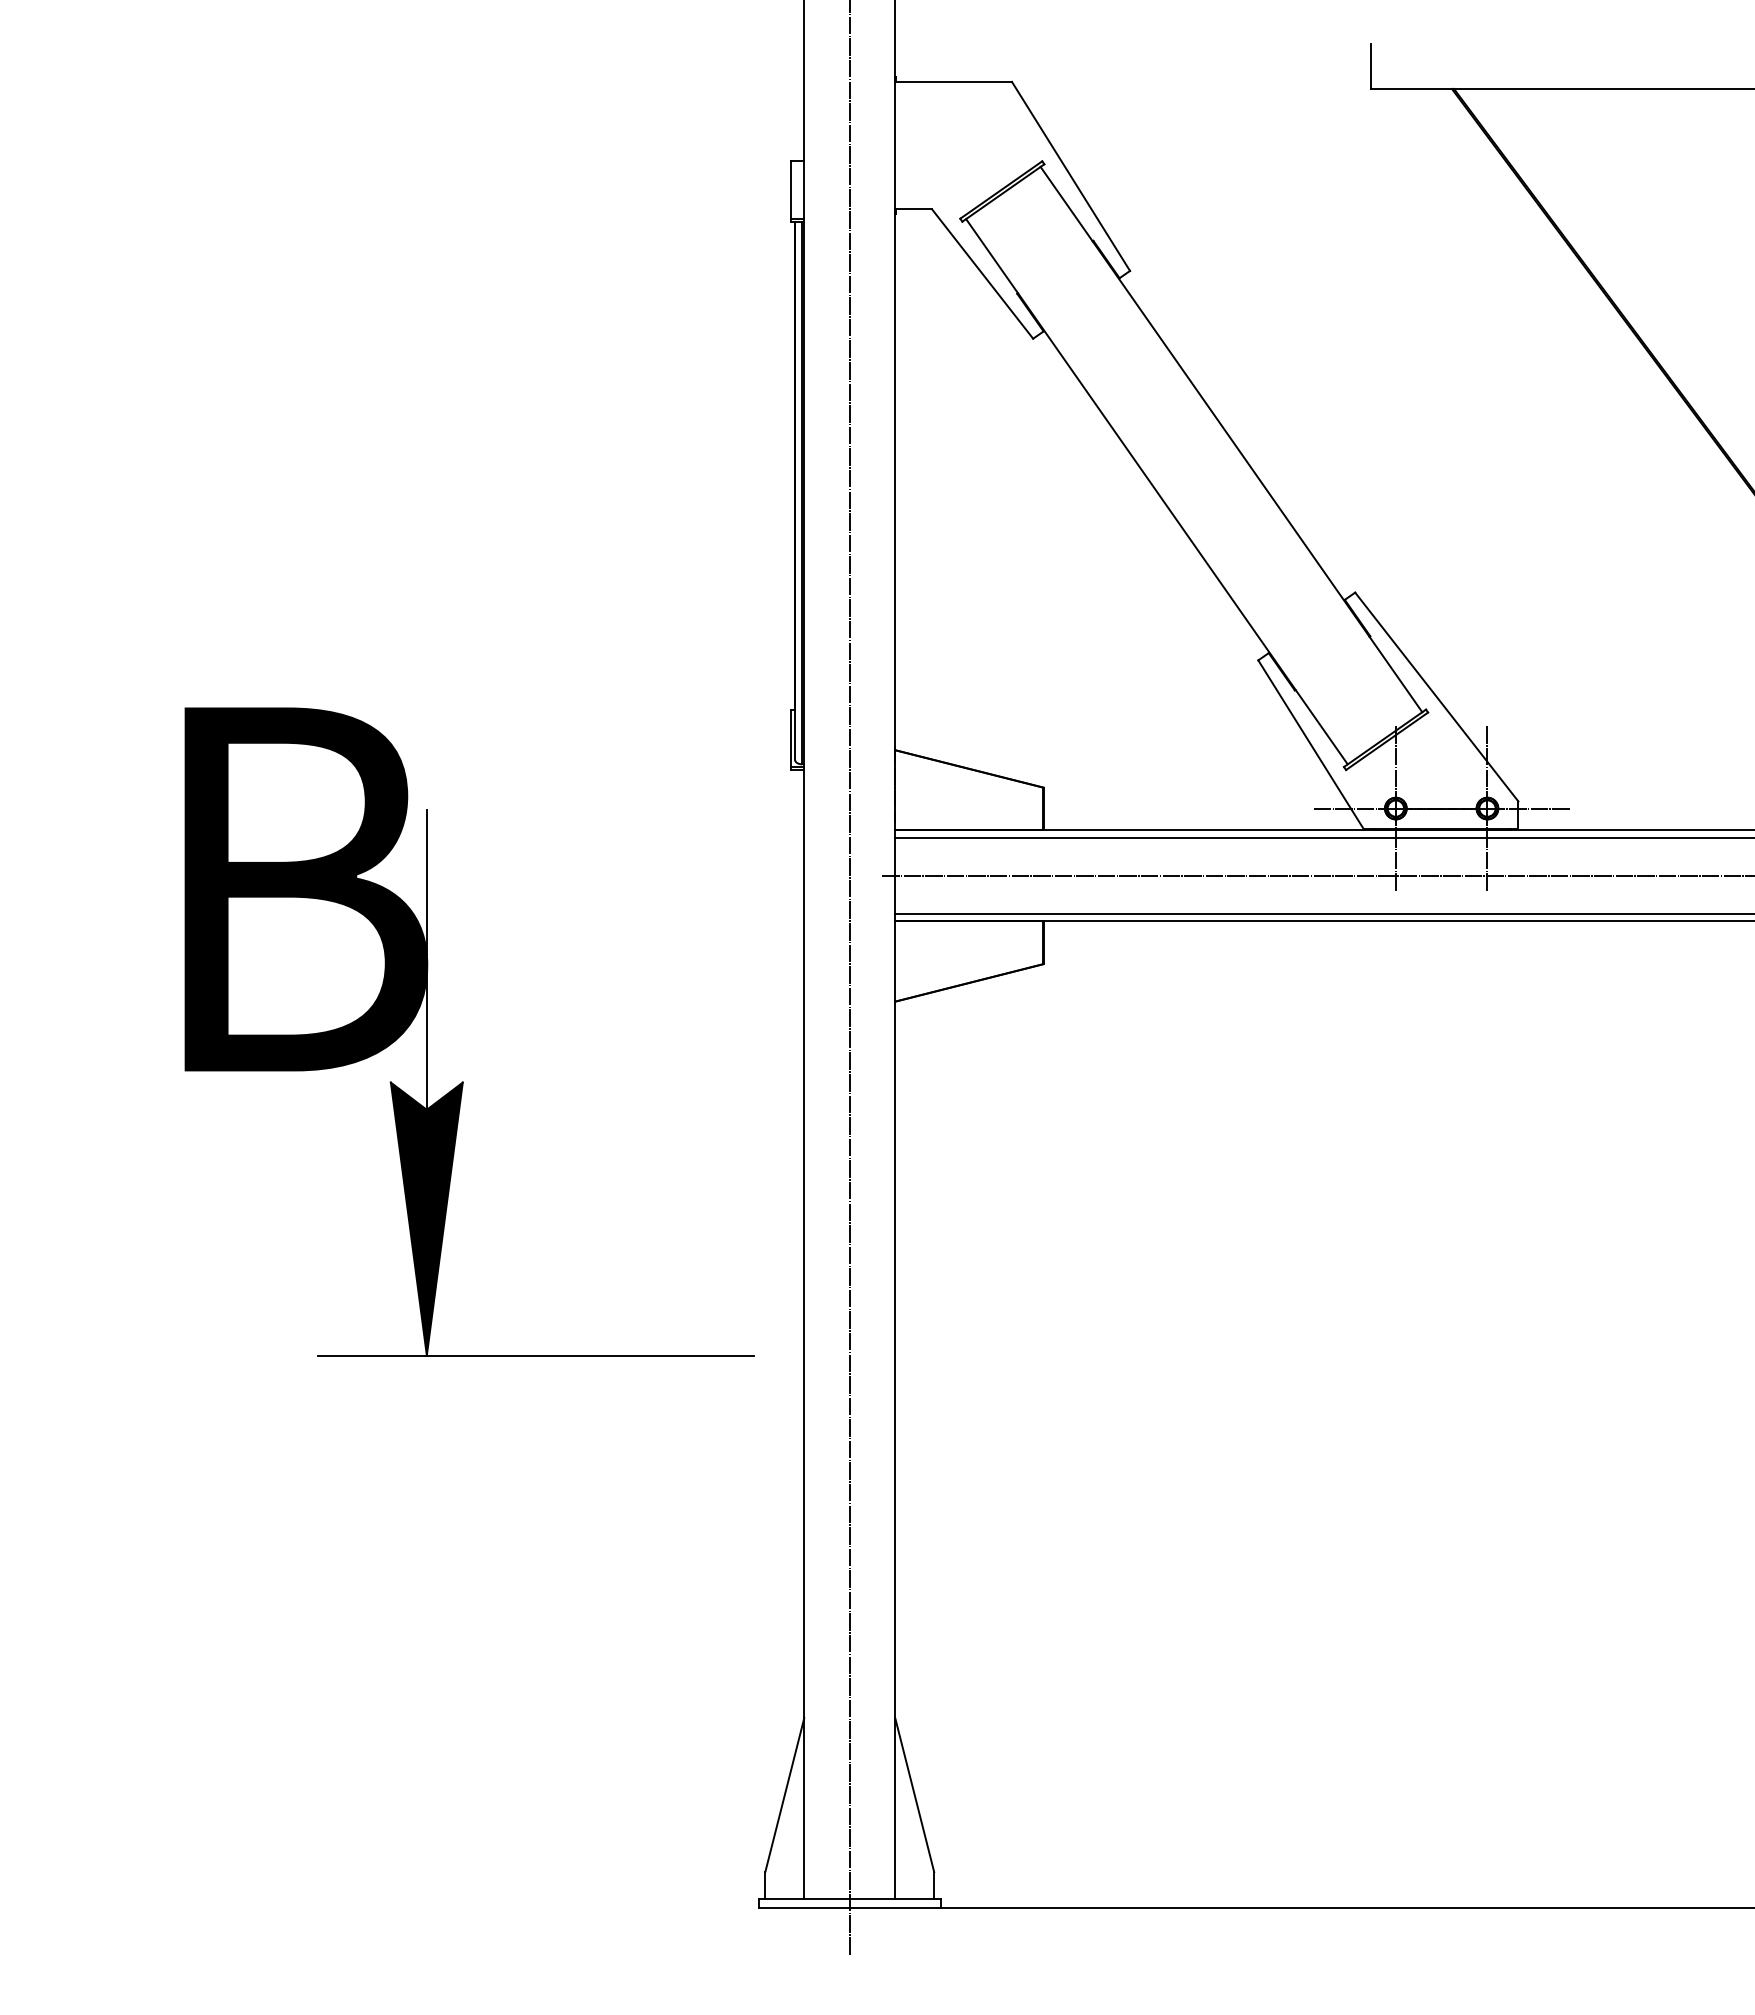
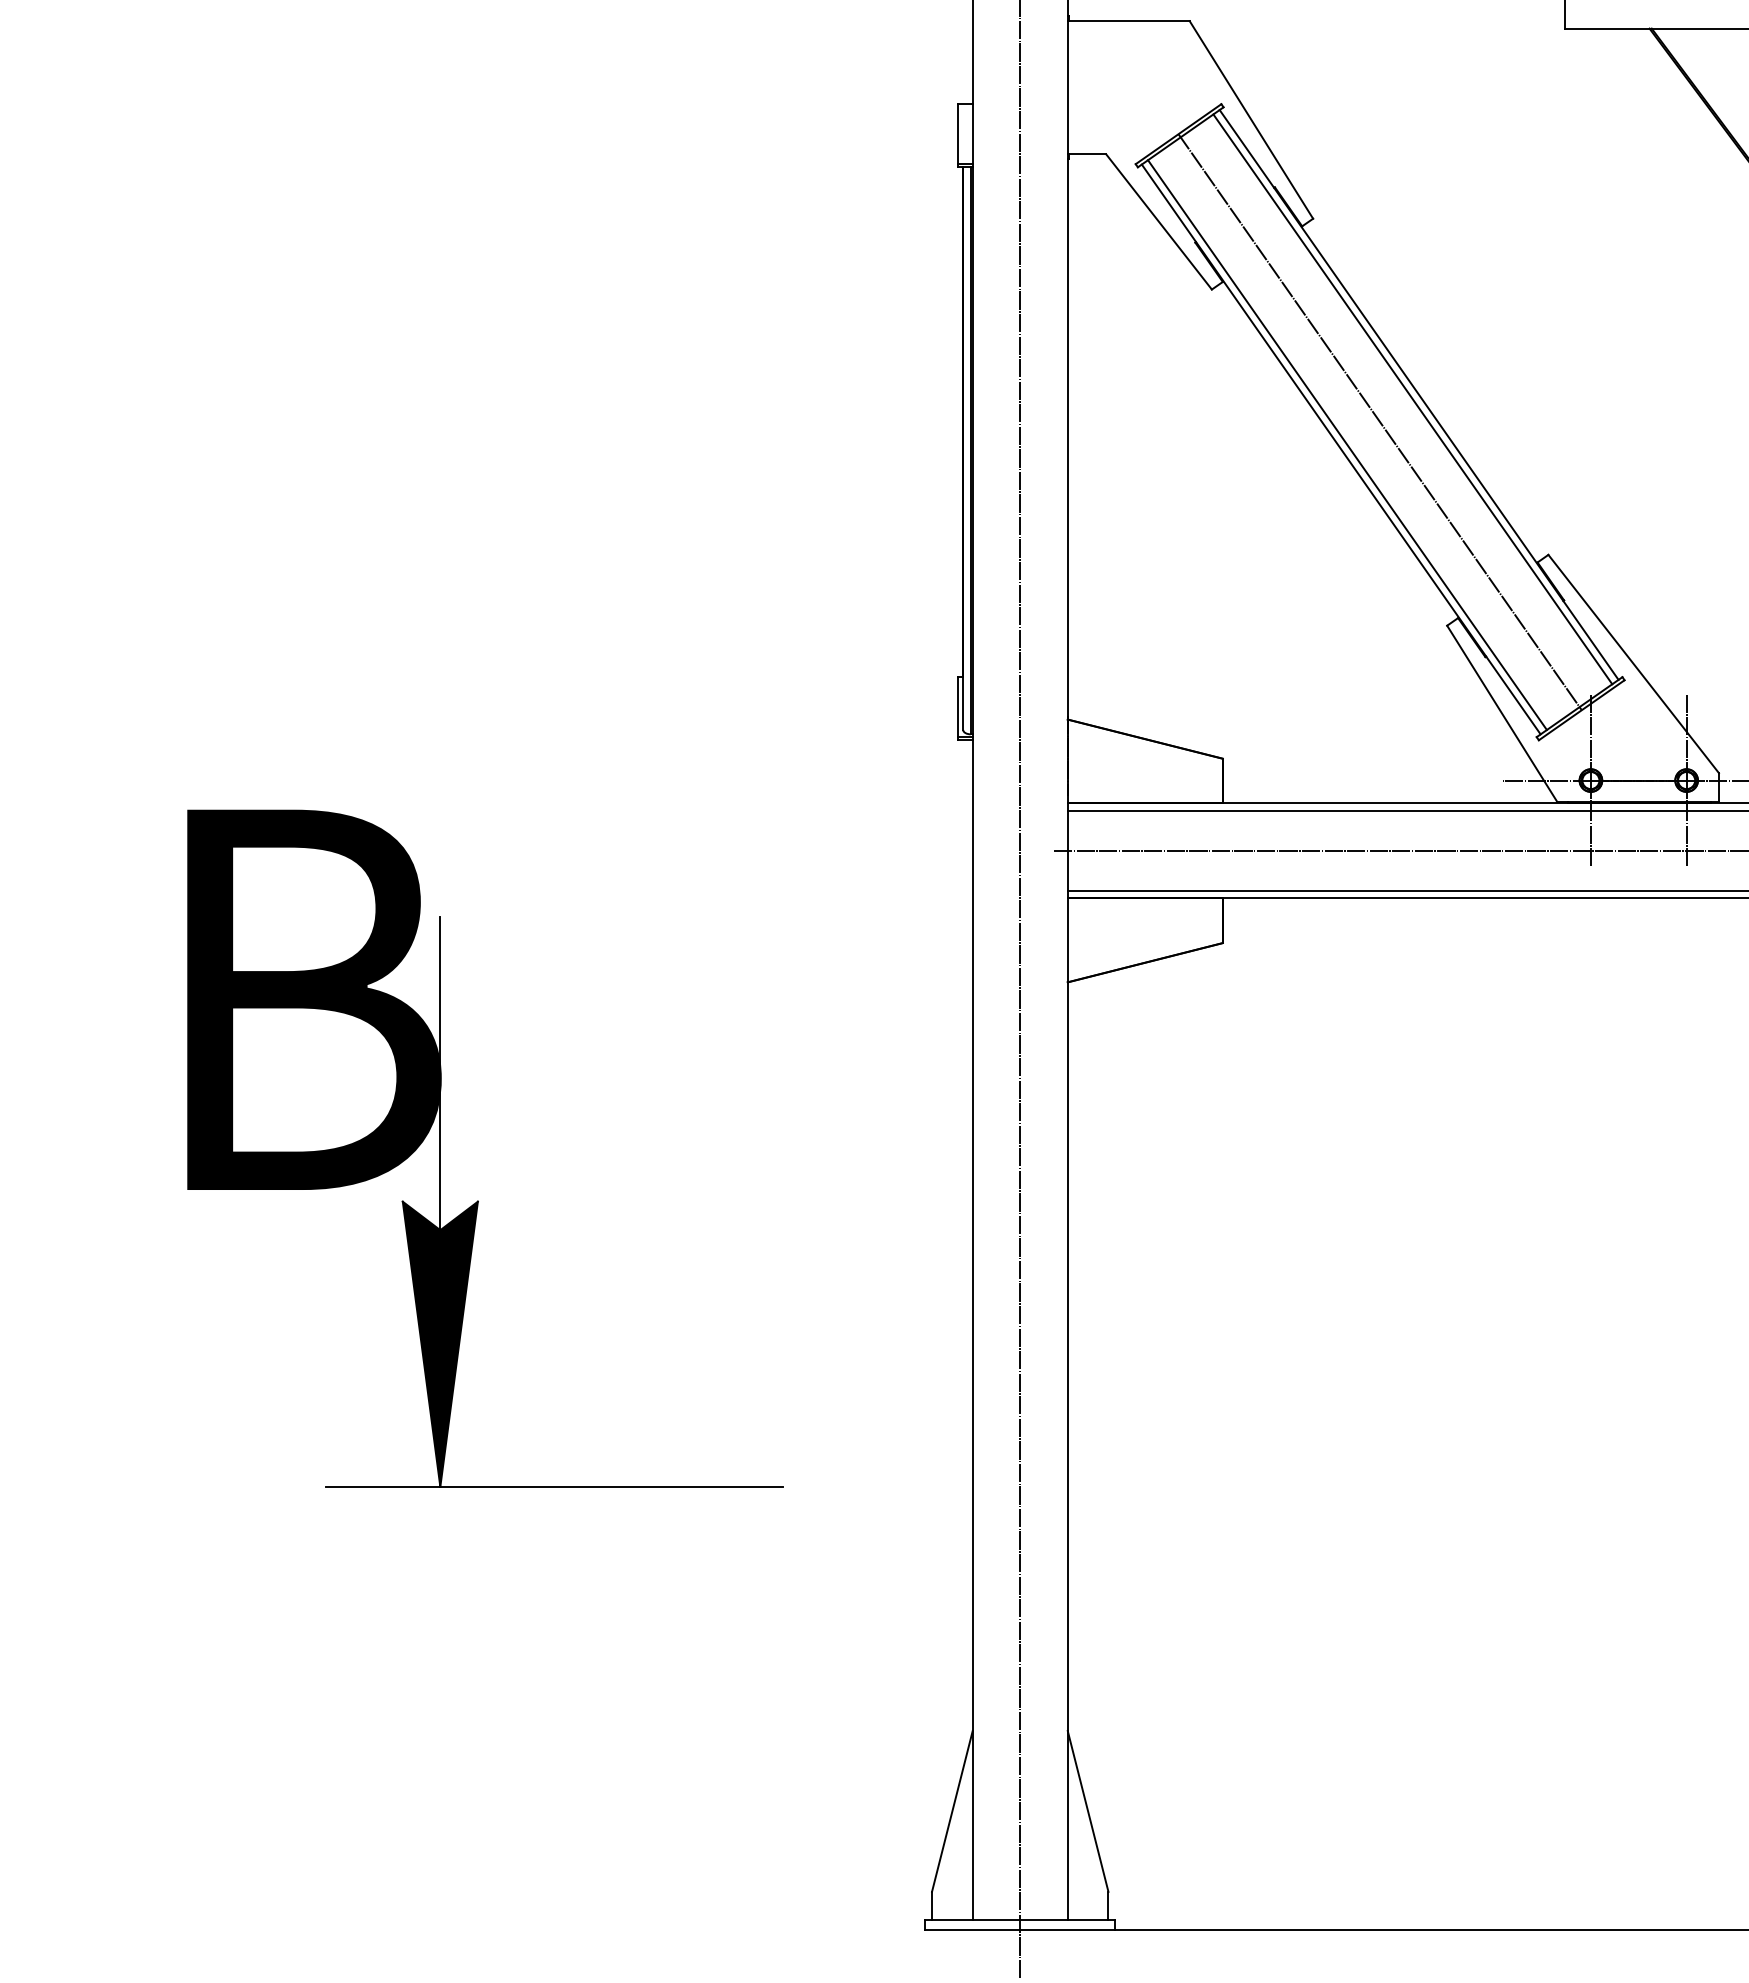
line: (1225, 443) -> (1412, 399), added
line: (1194, 465) -> (1380, 422), added
line: (1162, 487) -> (1347, 445), added
part: (427, 1031) -> (441, 1148), moved

